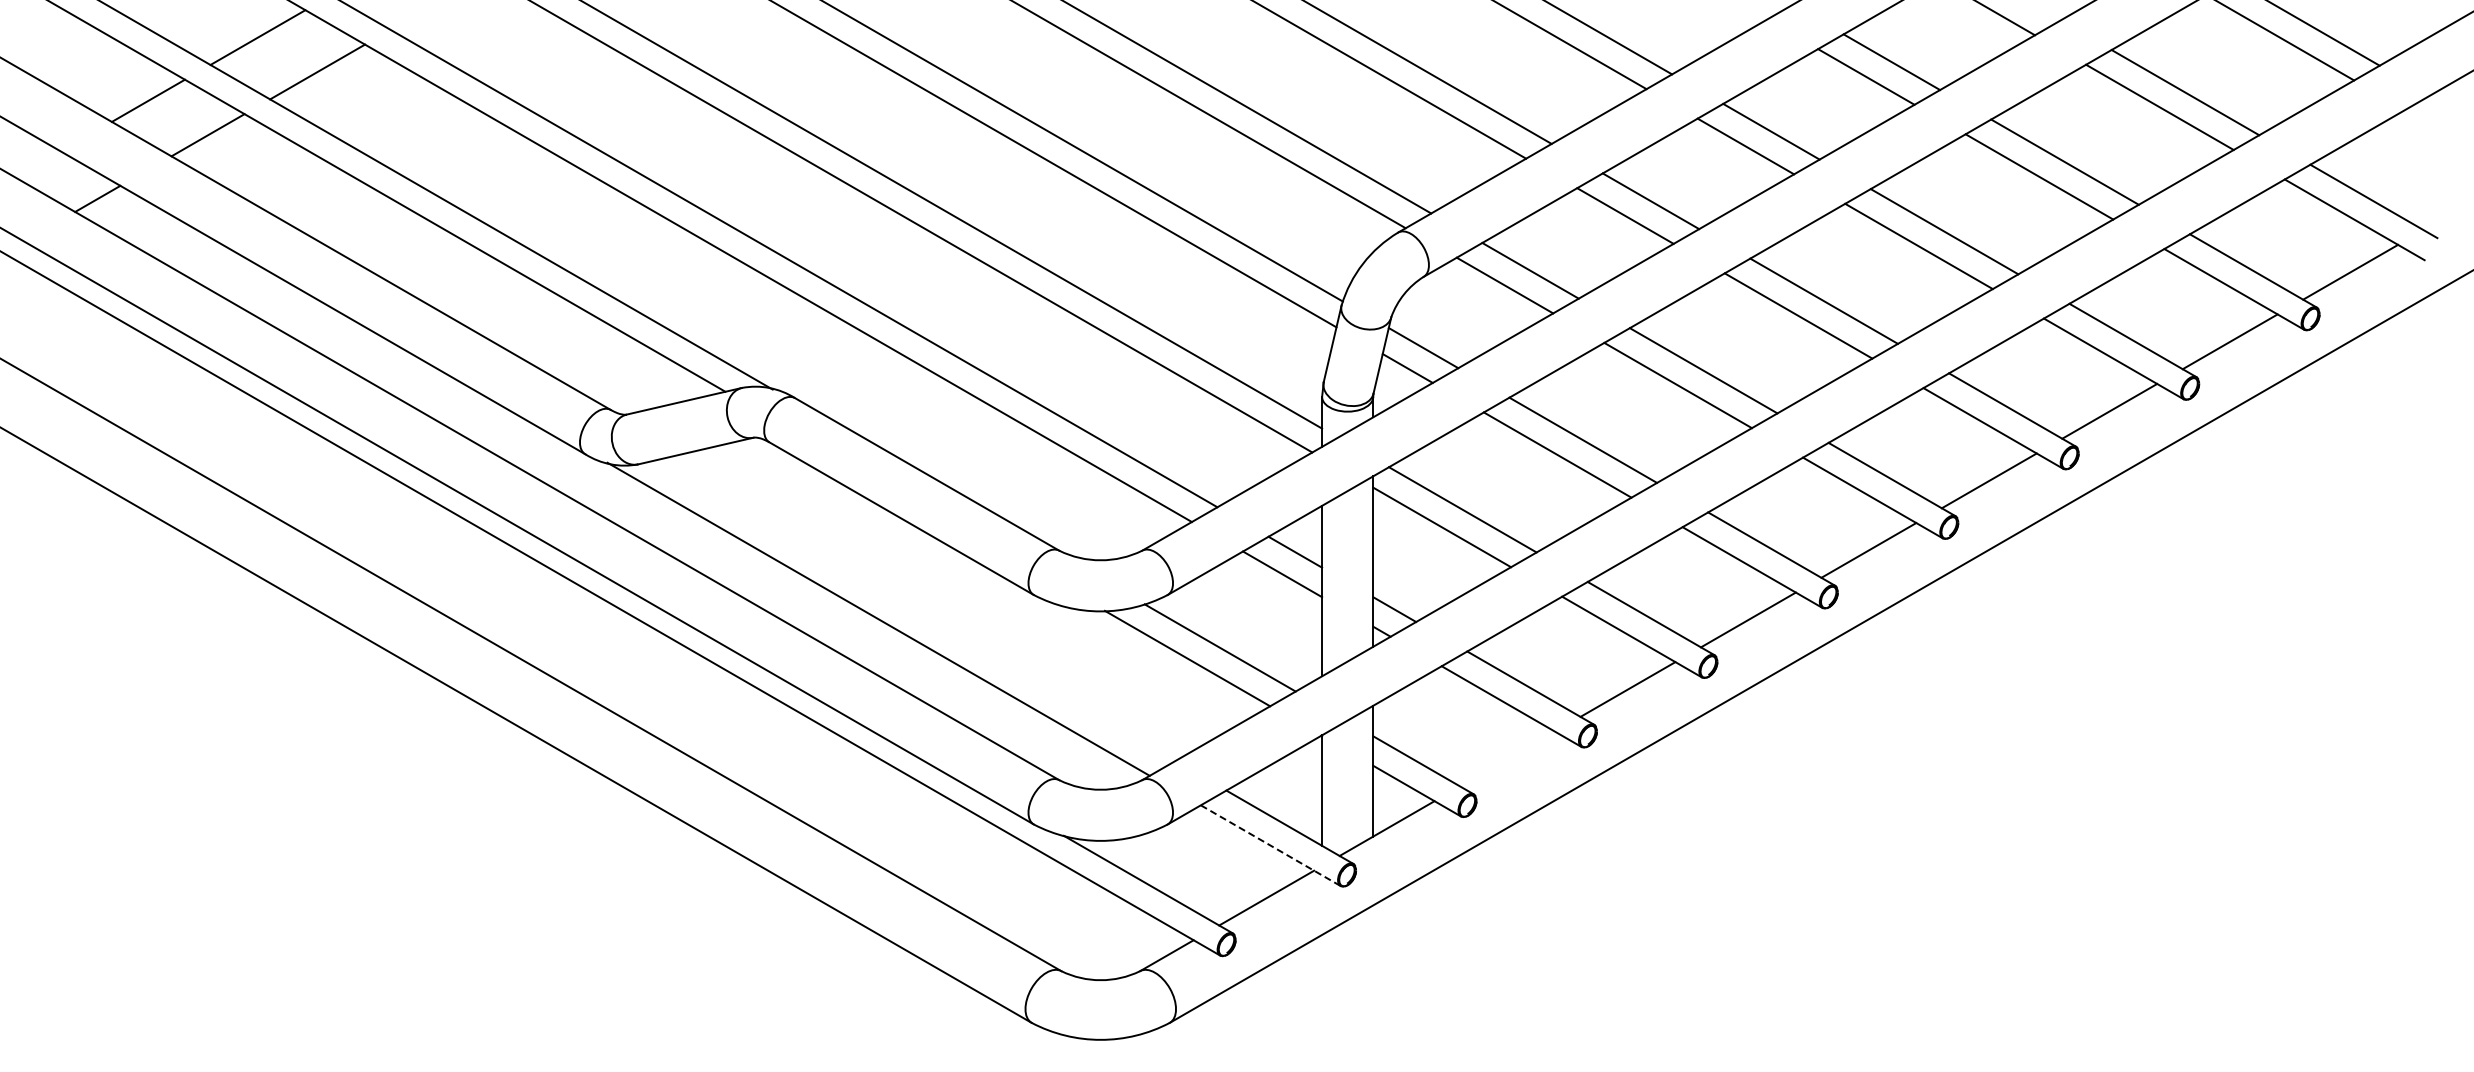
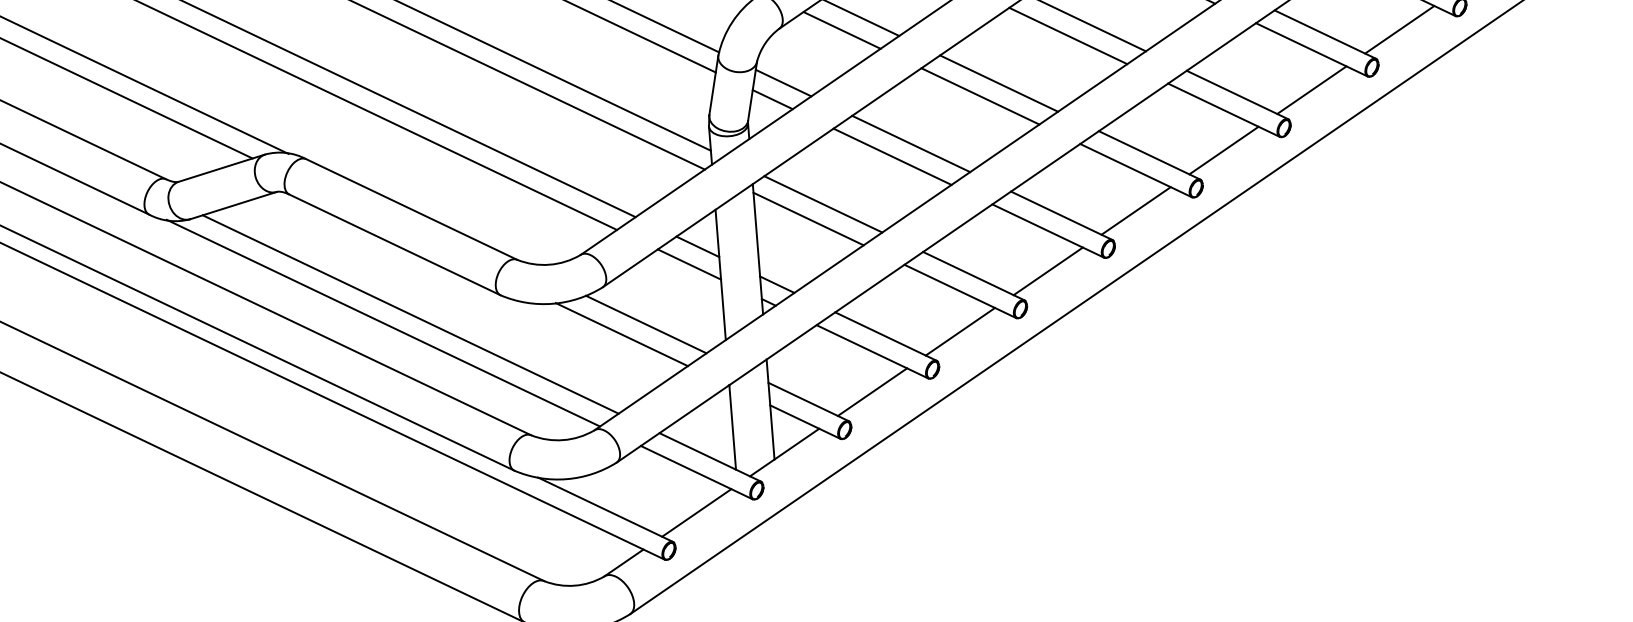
line: (914, 610) -> (410, 314), added
line: (1507, 758) -> (872, 391), added
line: (1270, 845) -> (696, 472), dashed -> solid

